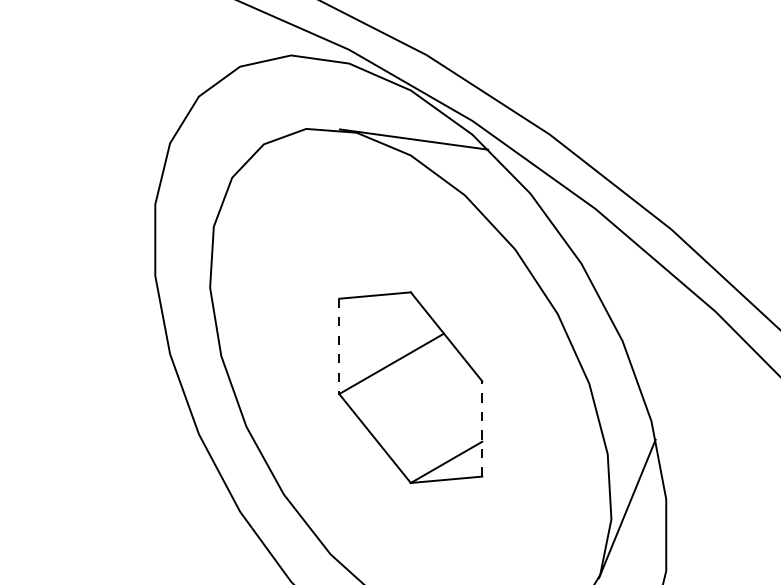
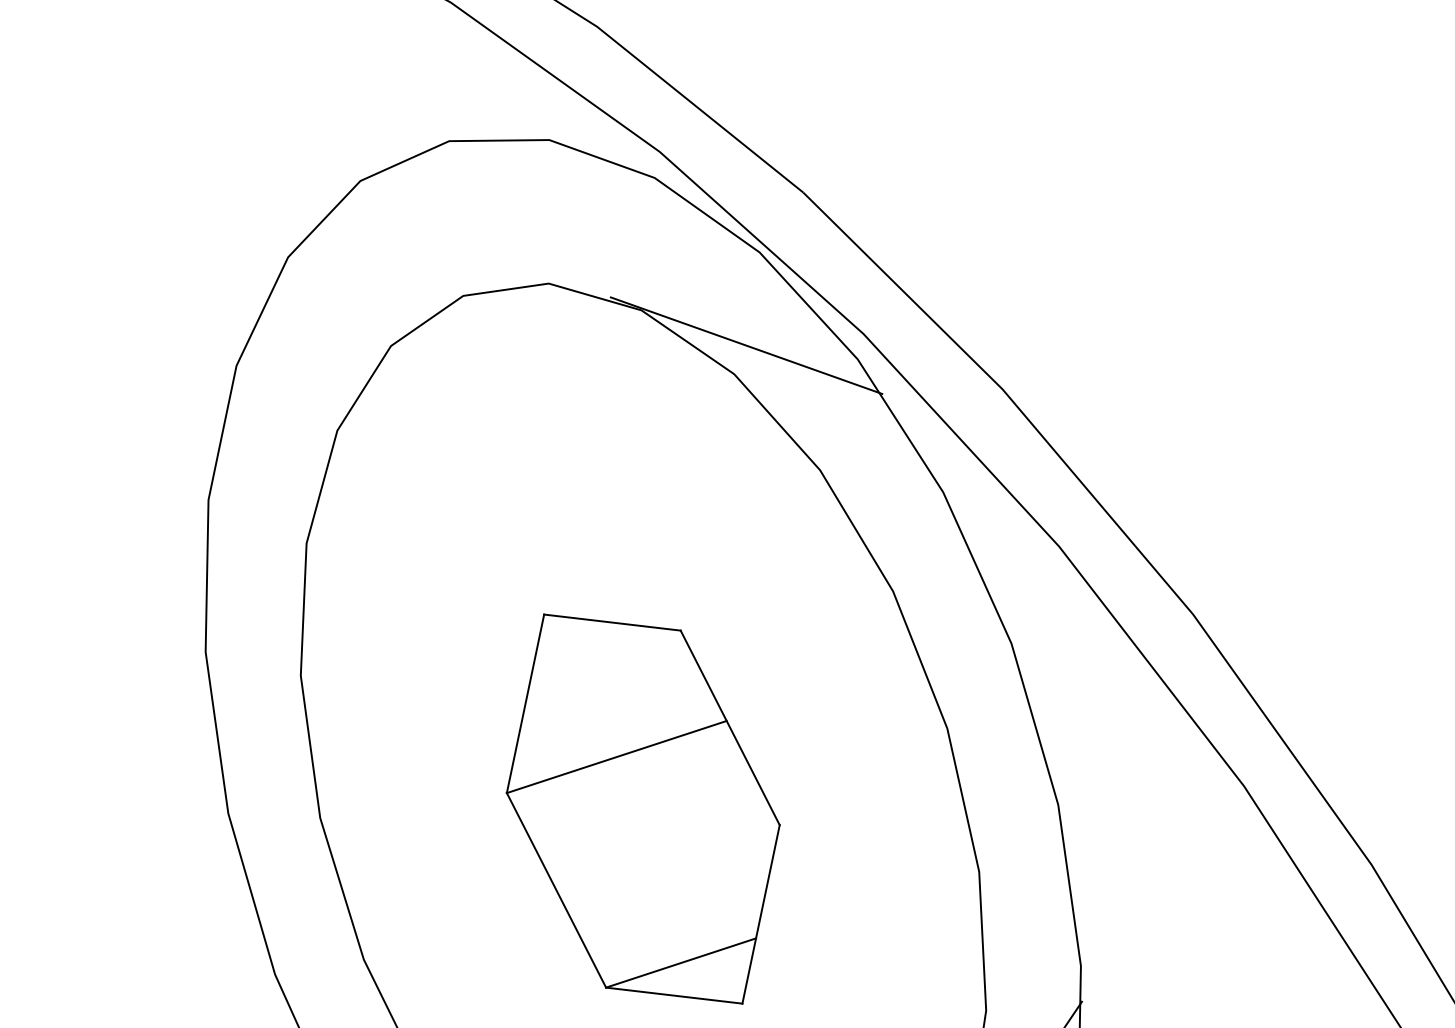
line: (339, 346) -> (525, 704), dashed -> solid
line: (482, 428) -> (761, 913), dashed -> solid

